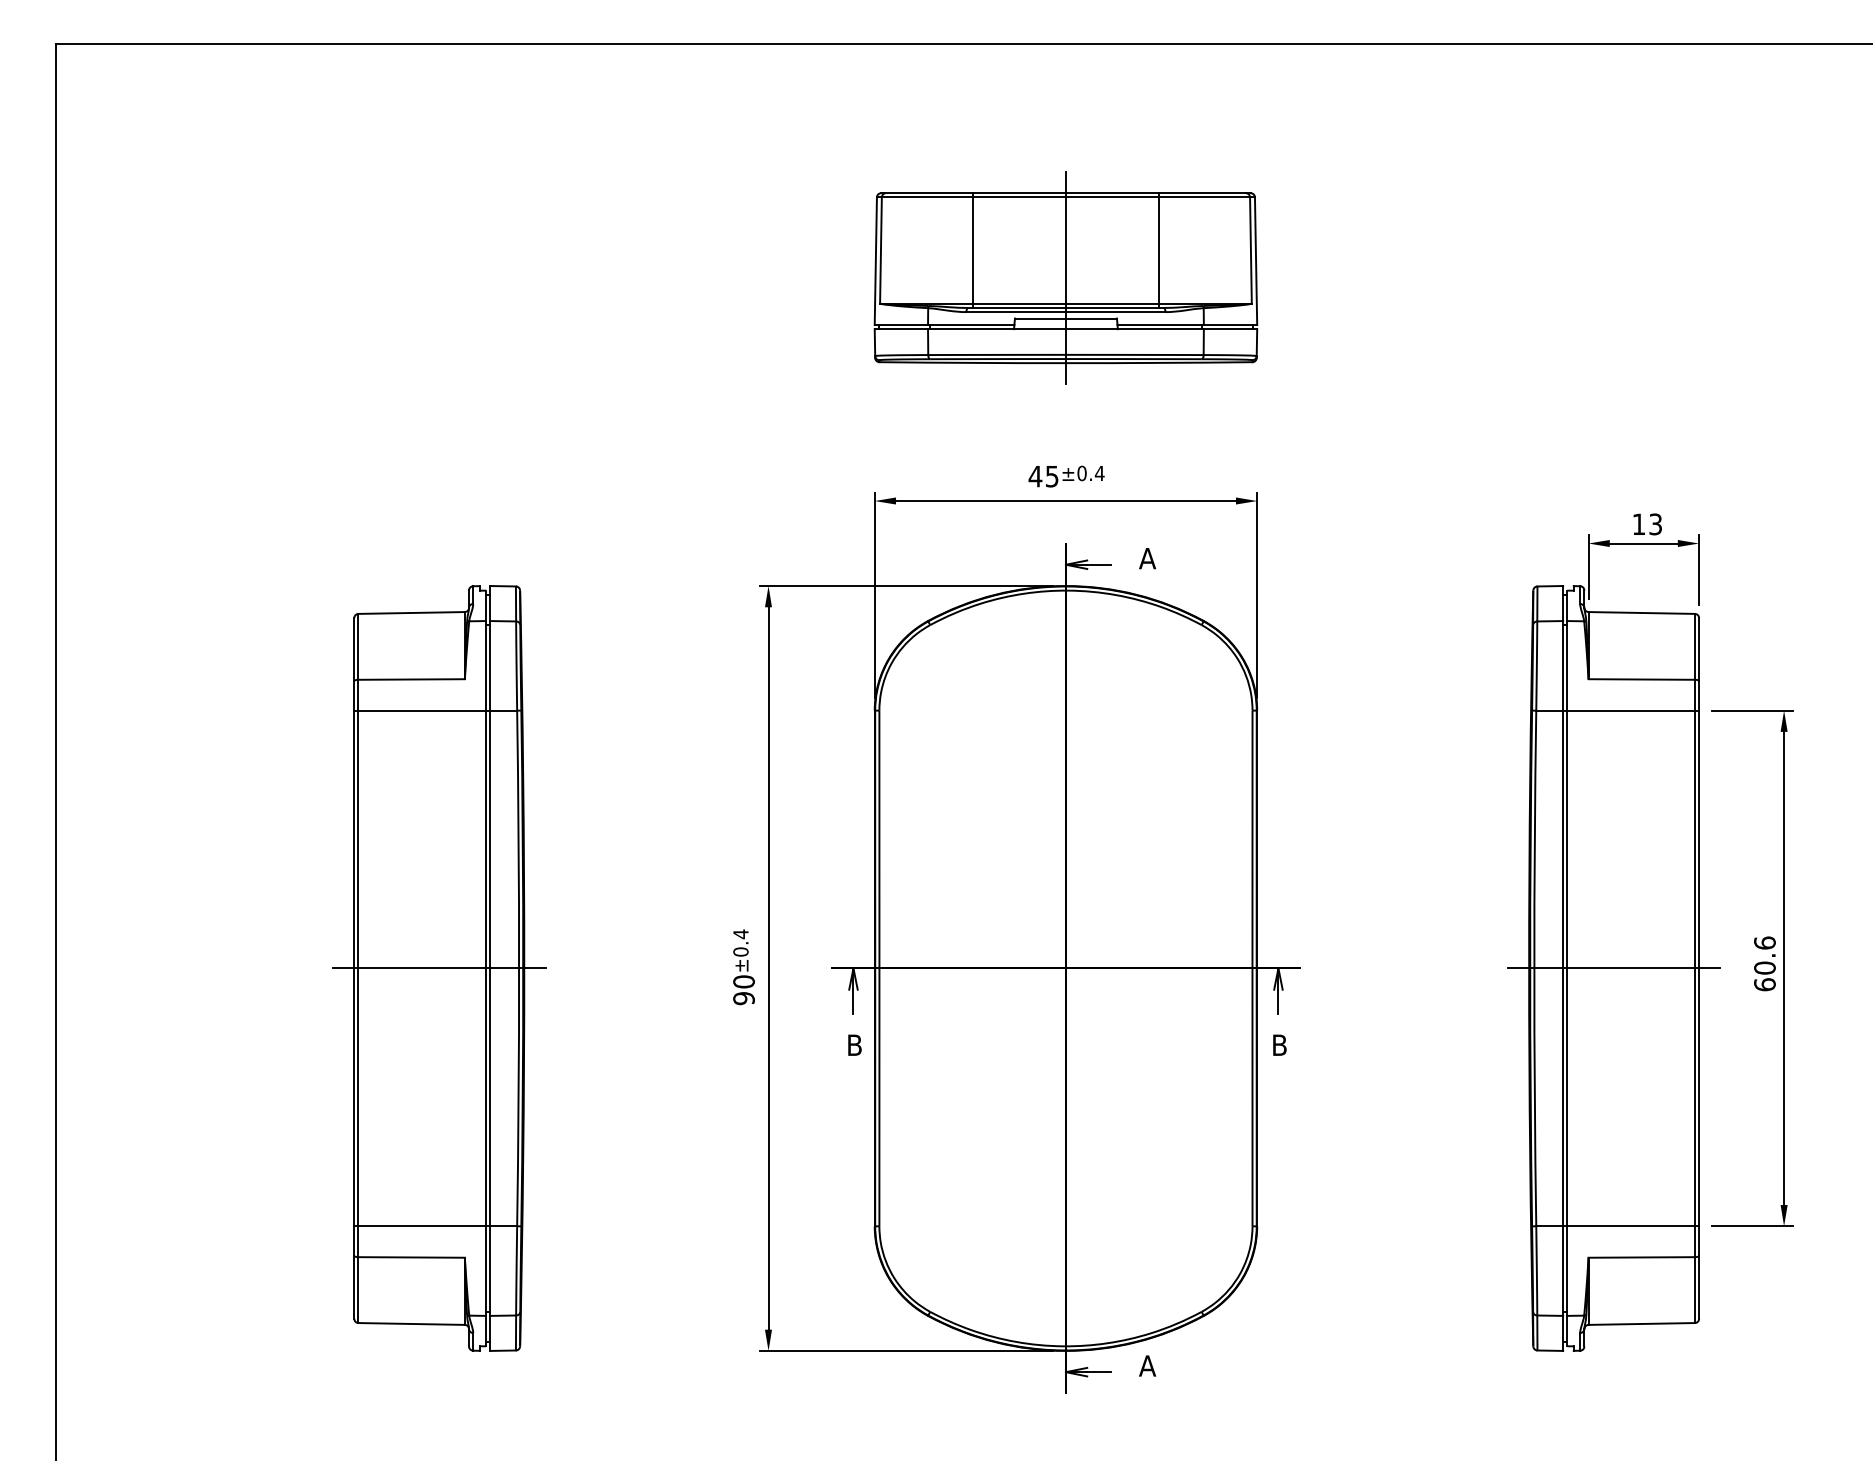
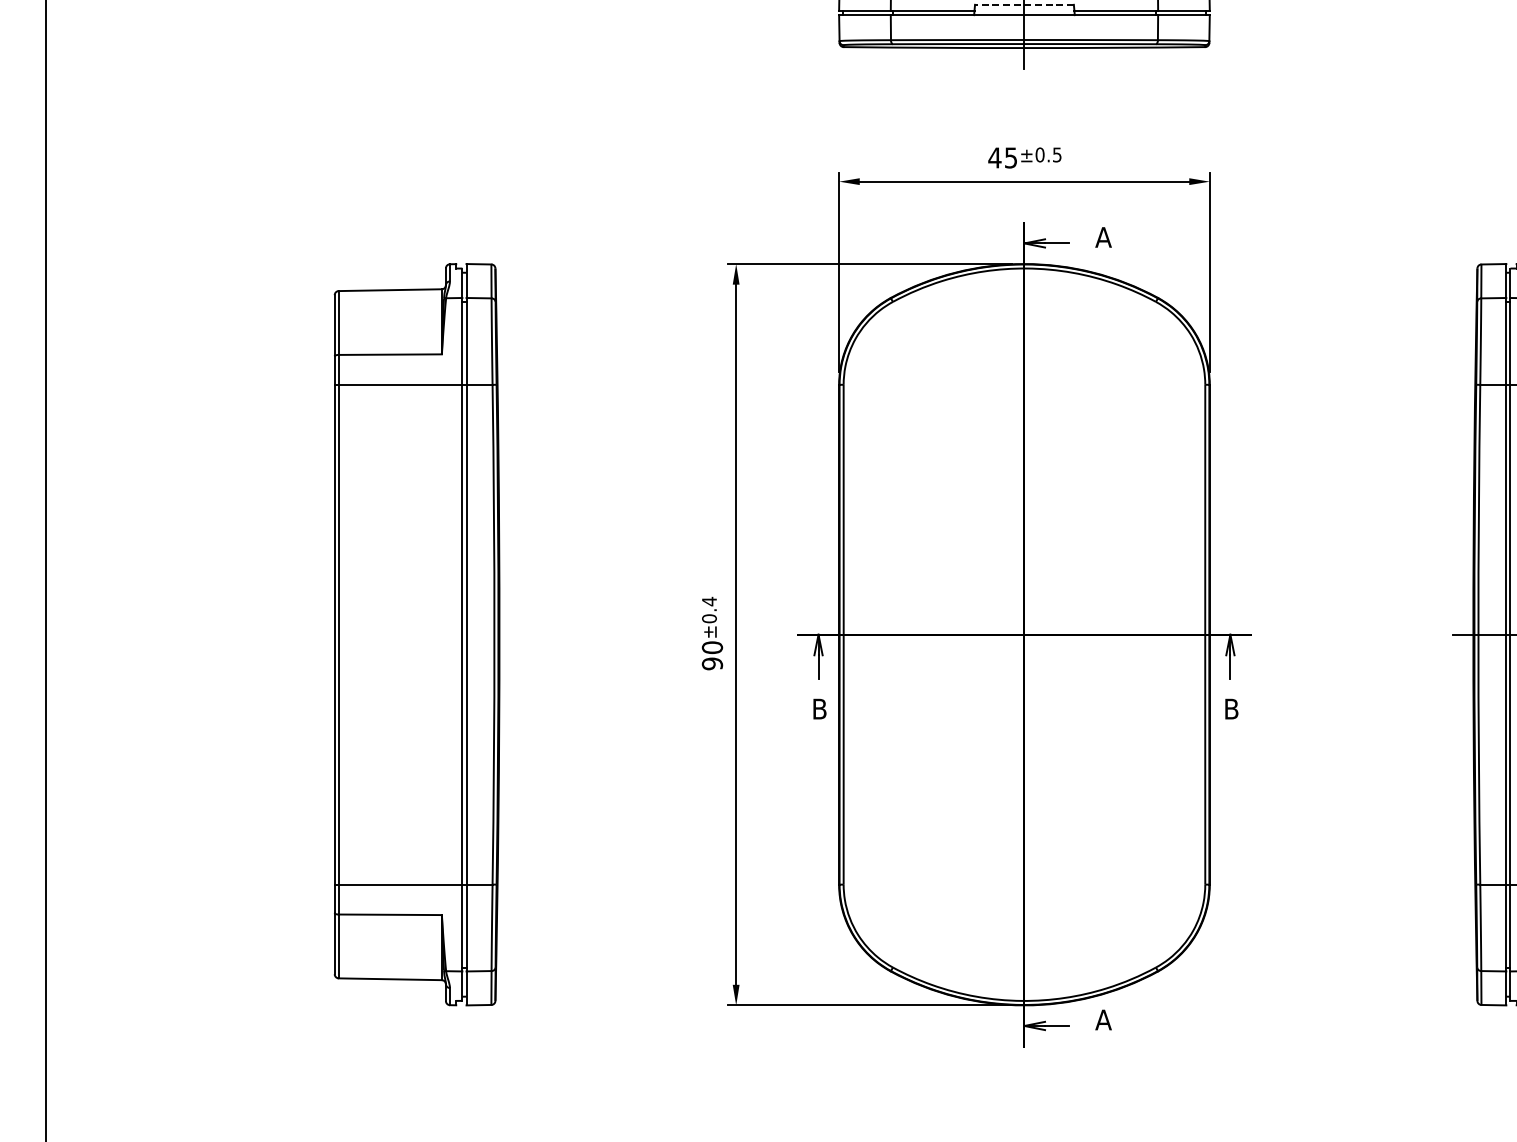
line: (1065, 318) -> (1024, 4), solid -> dashed
text: (1099, 473) -> (1056, 154), ±0.4 -> ±0.5
line: (439, 968) -> (417, 634), removed

